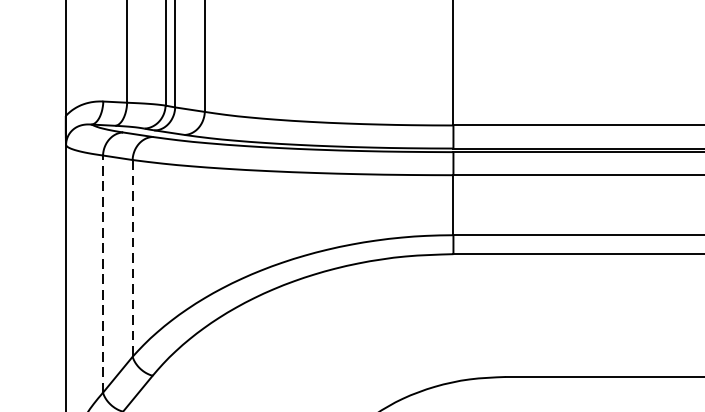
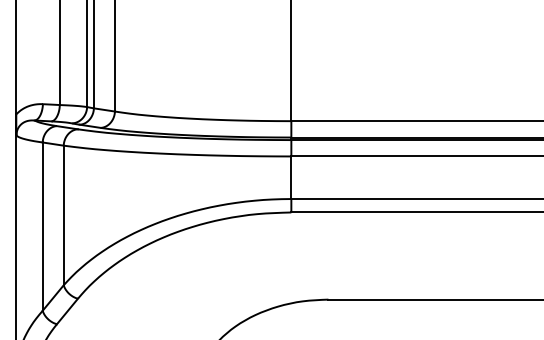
line: (132, 258) -> (63, 215), dashed -> solid
line: (102, 273) -> (42, 226), dashed -> solid

